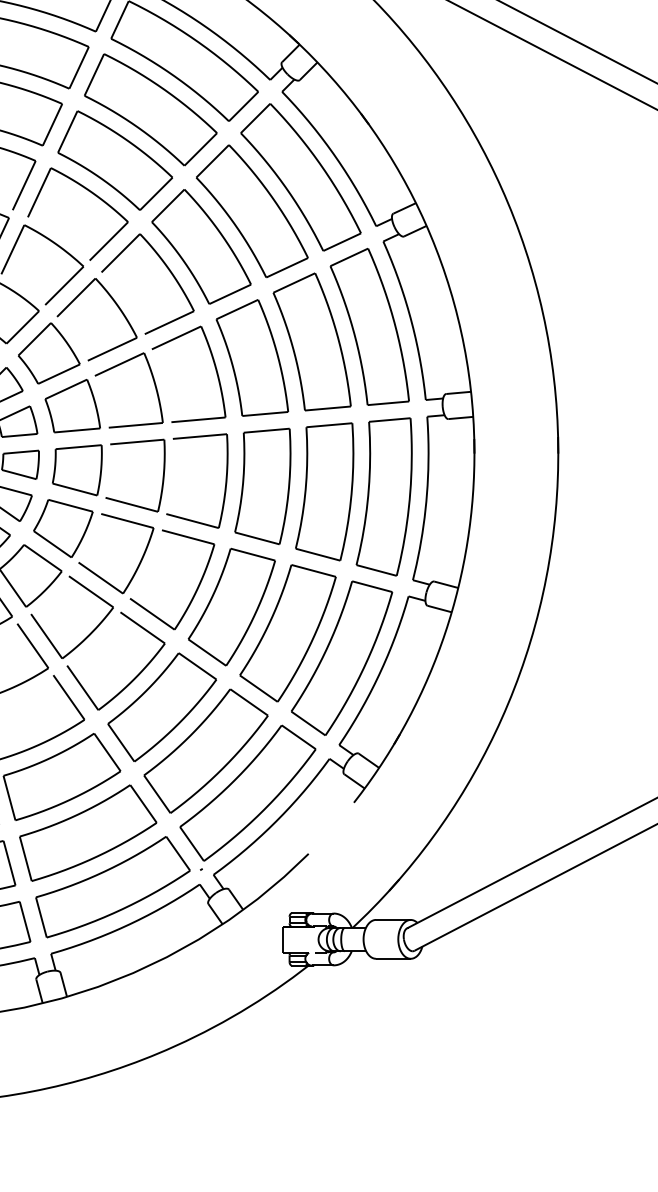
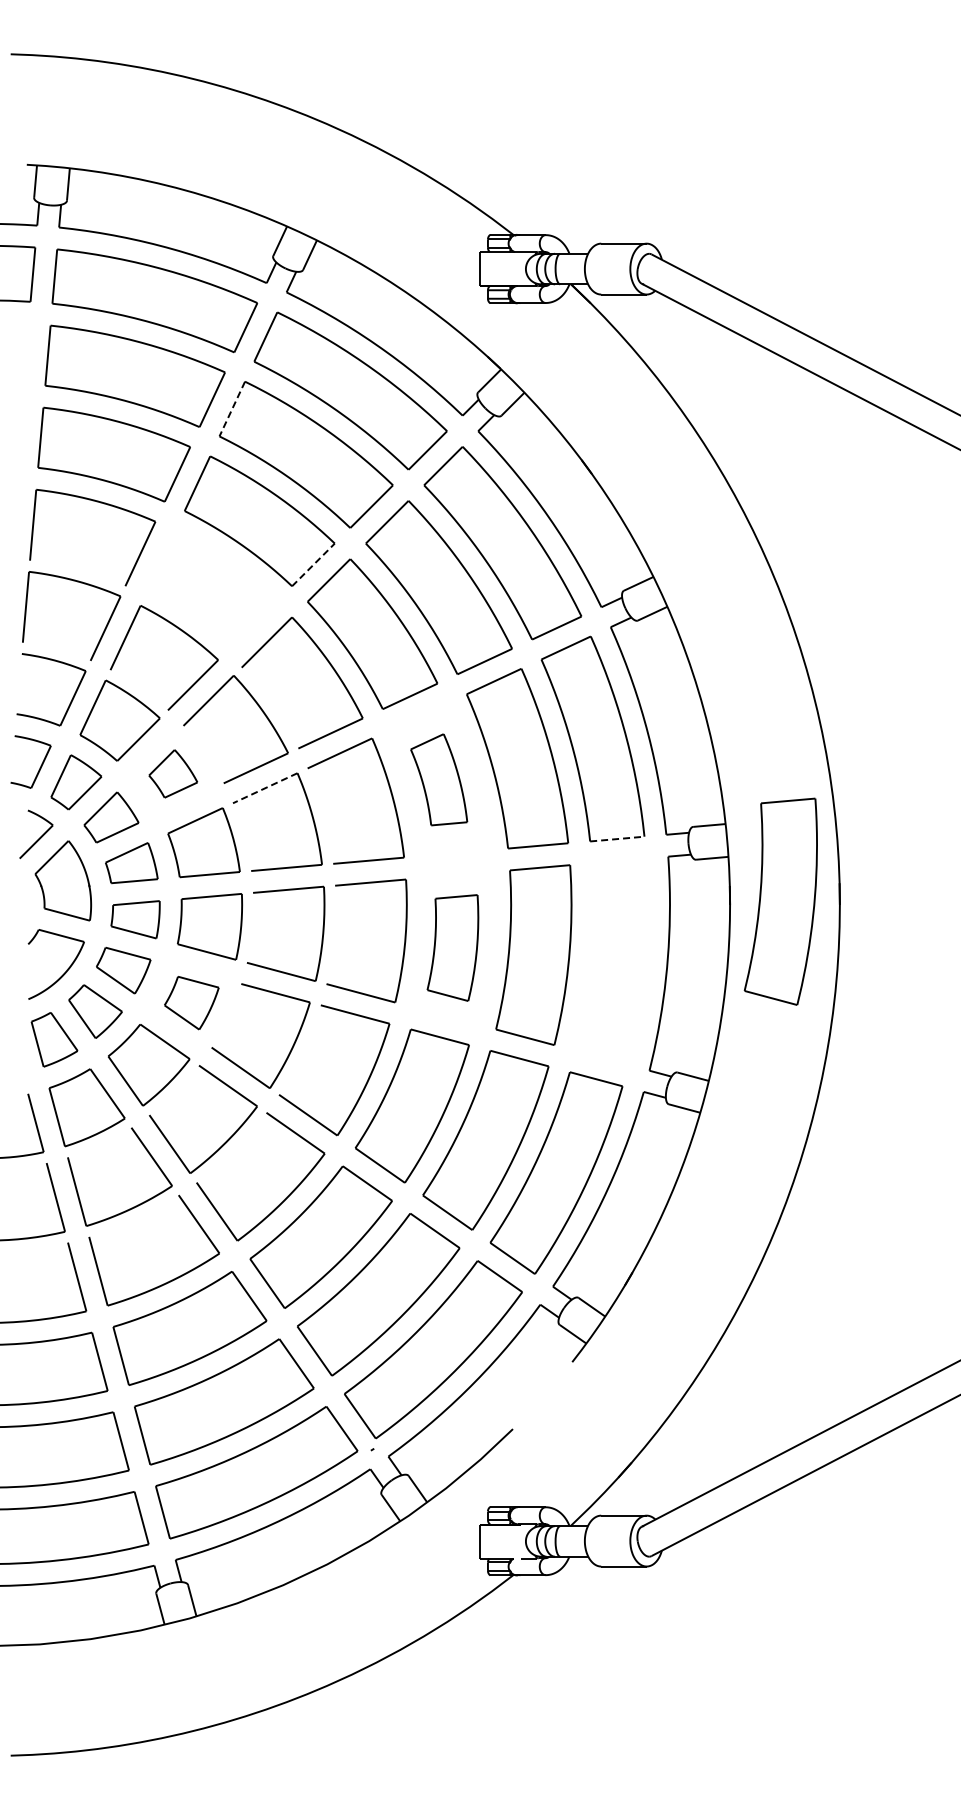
line: (94, 75) -> (232, 409), solid -> dashed
line: (156, 193) -> (313, 564), solid -> dashed
part: (92, 194) -> (230, 565), removed
part: (49, 353) -> (173, 773), size x0.6
part: (251, 357) -> (438, 779), size x0.6
line: (119, 364) -> (265, 788), solid -> dashed
line: (388, 403) -> (617, 839), solid -> dashed
part: (262, 486) -> (452, 947), size x0.7
part: (383, 496) -> (780, 901), moved
part: (63, 528) -> (191, 1002), size x0.7

